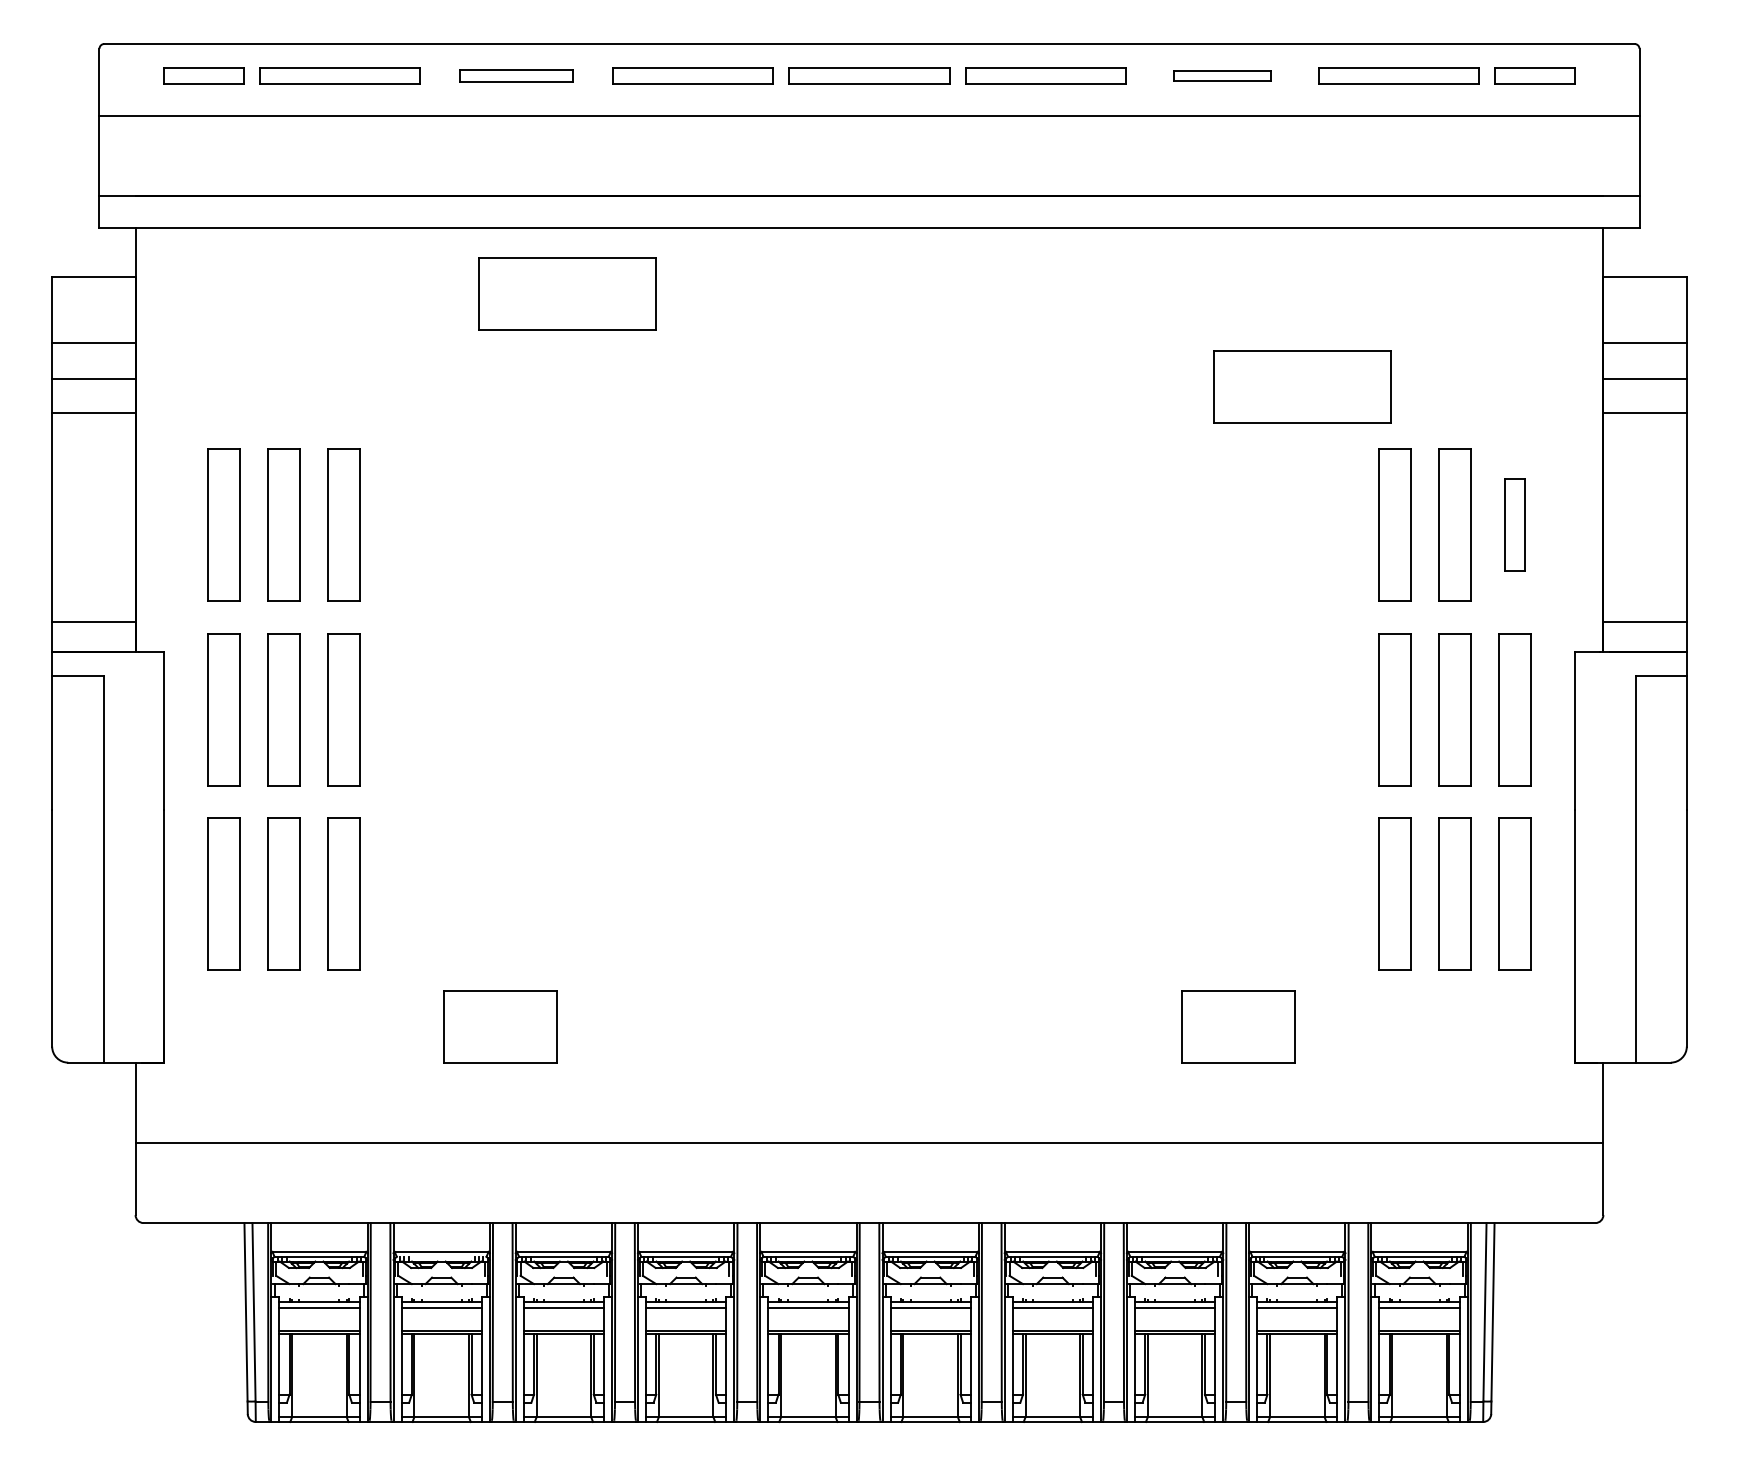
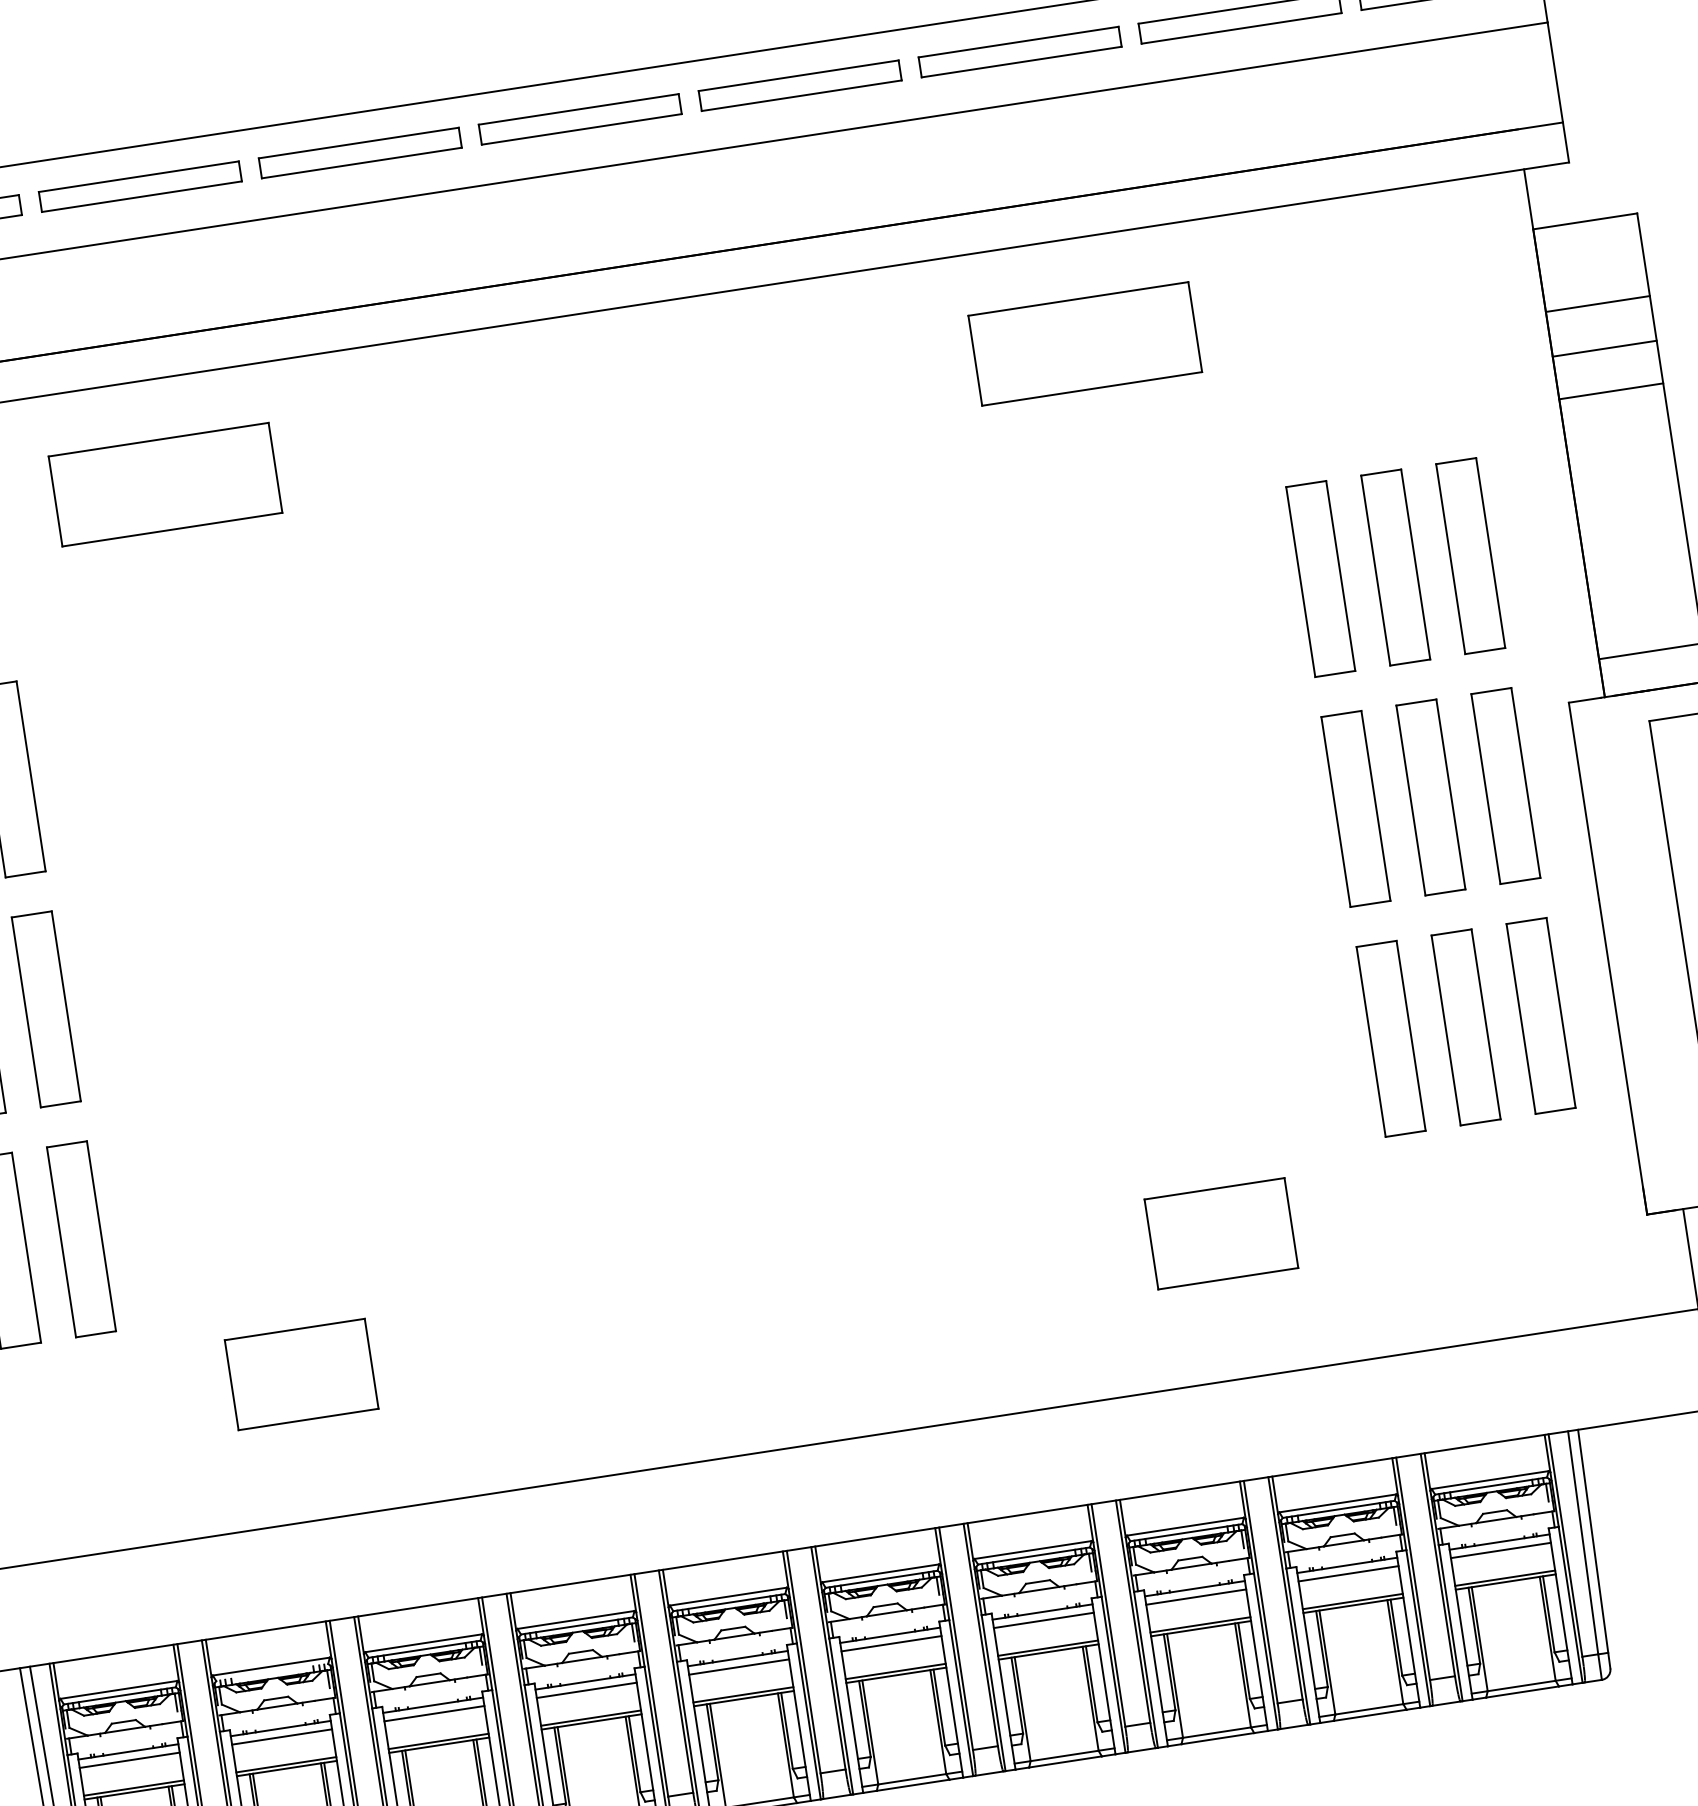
part: (516, 75) -> (140, 185), size x1.43
part: (1222, 75) -> (1020, 51), size x1.67
part: (567, 293) -> (165, 484), moved
part: (1302, 386) -> (1085, 343), moved
part: (1514, 524) -> (1469, 555), size x1.67

